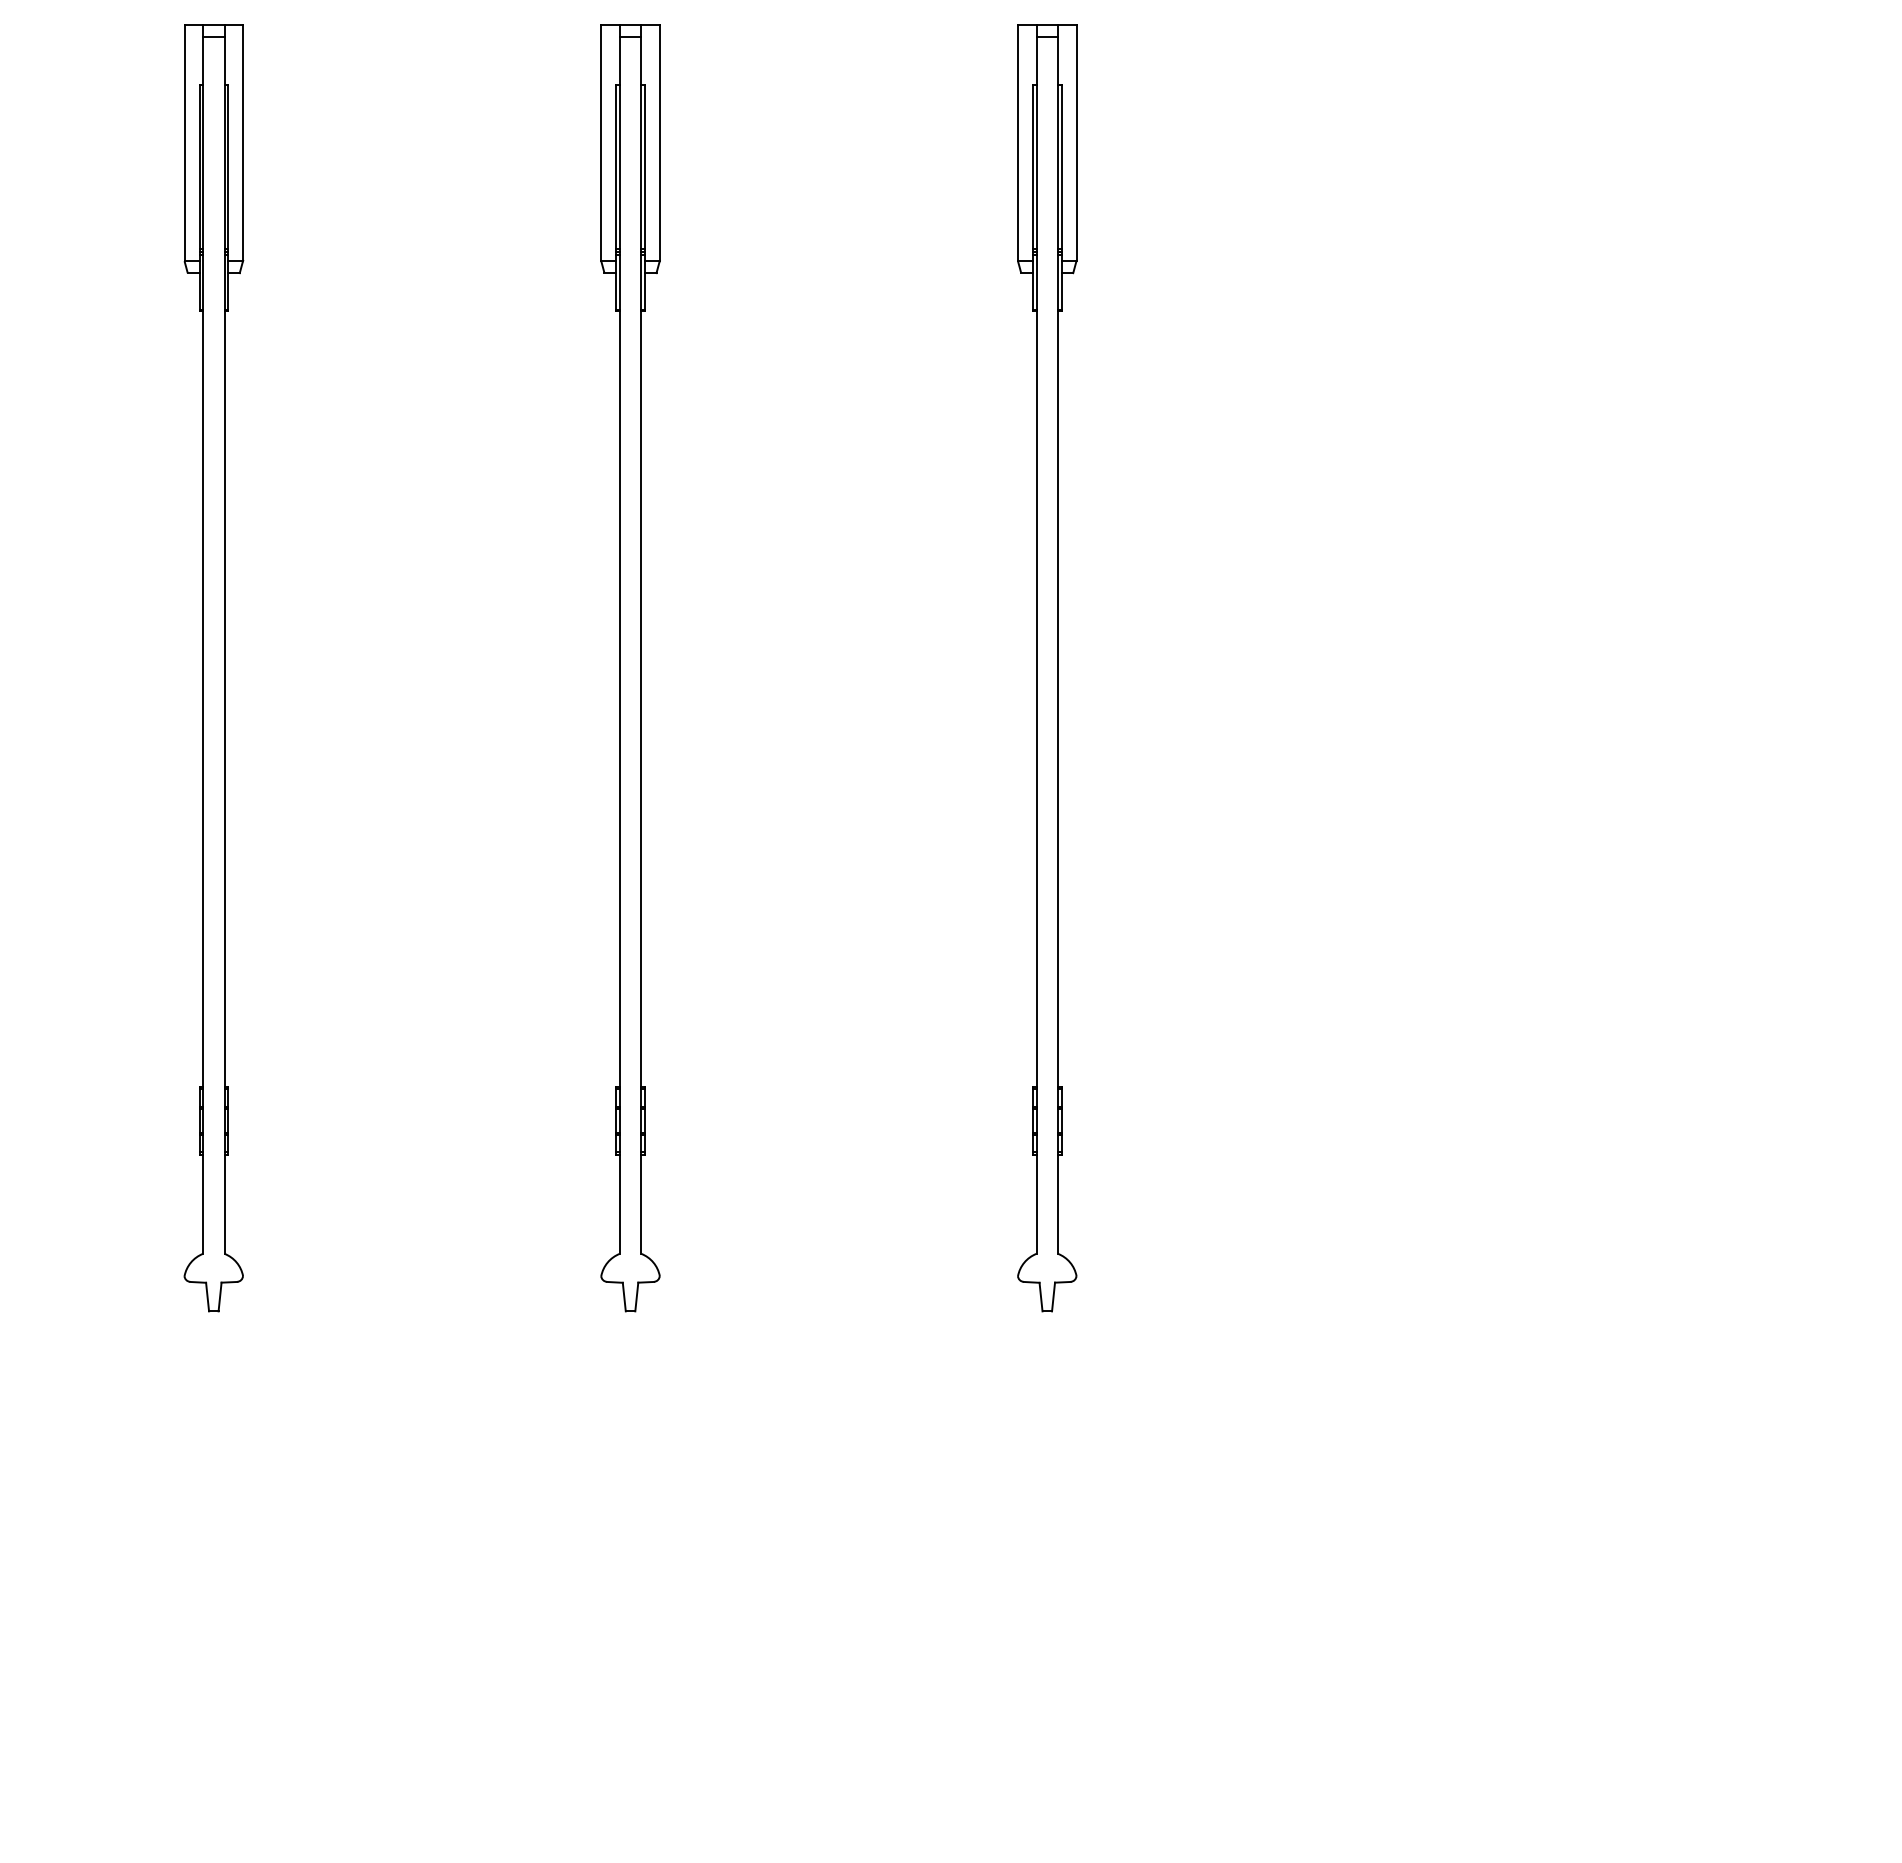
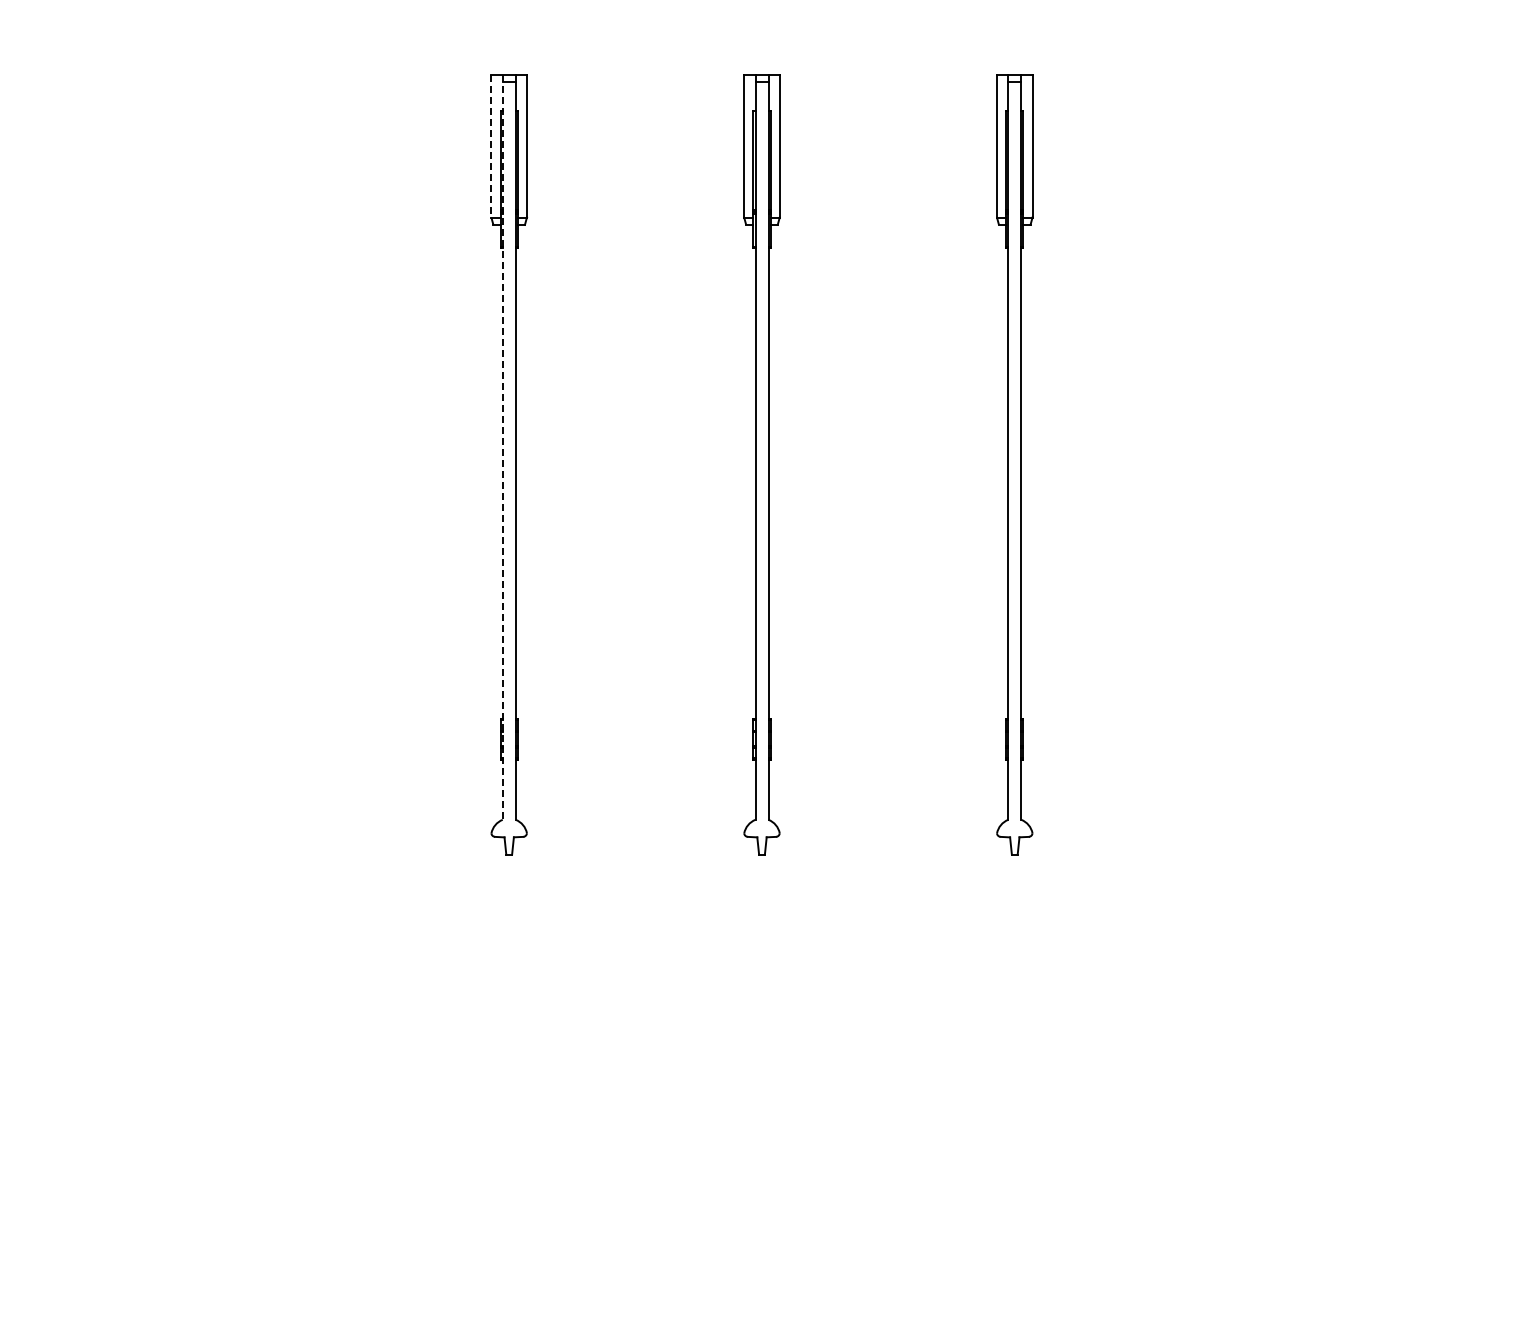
line: (184, 143) -> (491, 146), solid -> dashed
line: (202, 640) -> (502, 447), solid -> dashed

